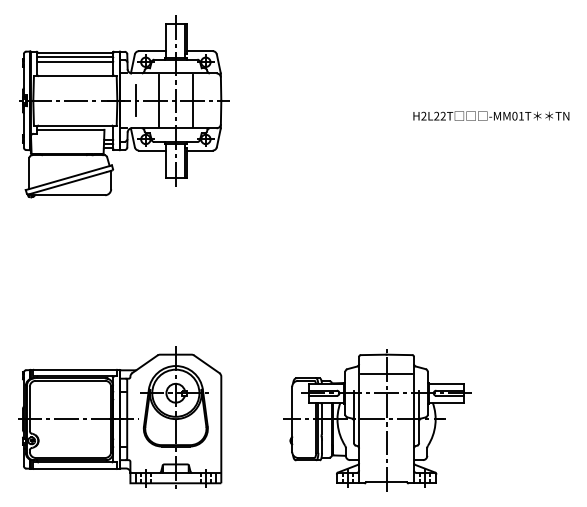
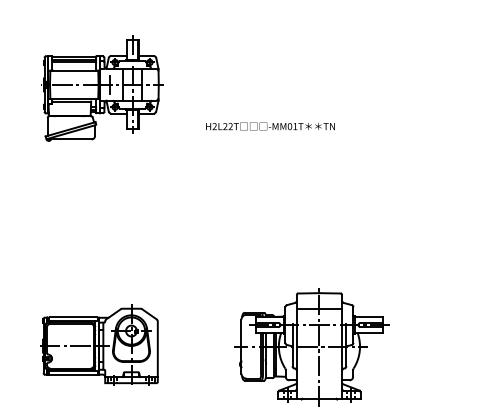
part: (124, 106) -> (102, 87), size x0.7
text: (491, 115) -> (270, 125), moved
part: (120, 417) -> (99, 345), size x0.7

